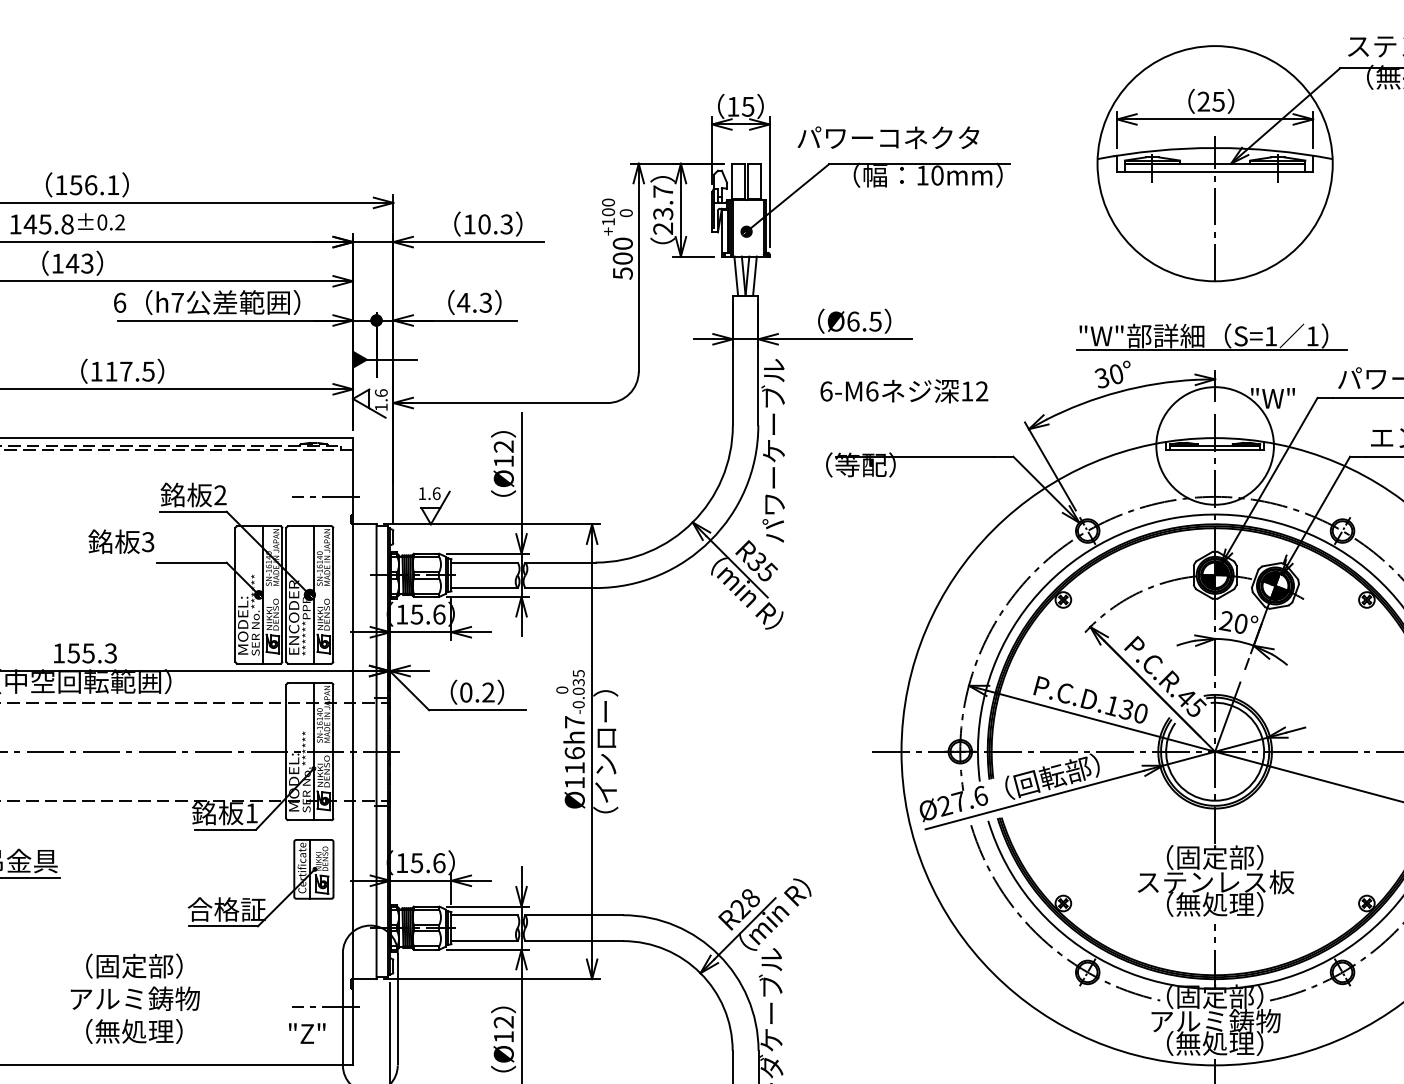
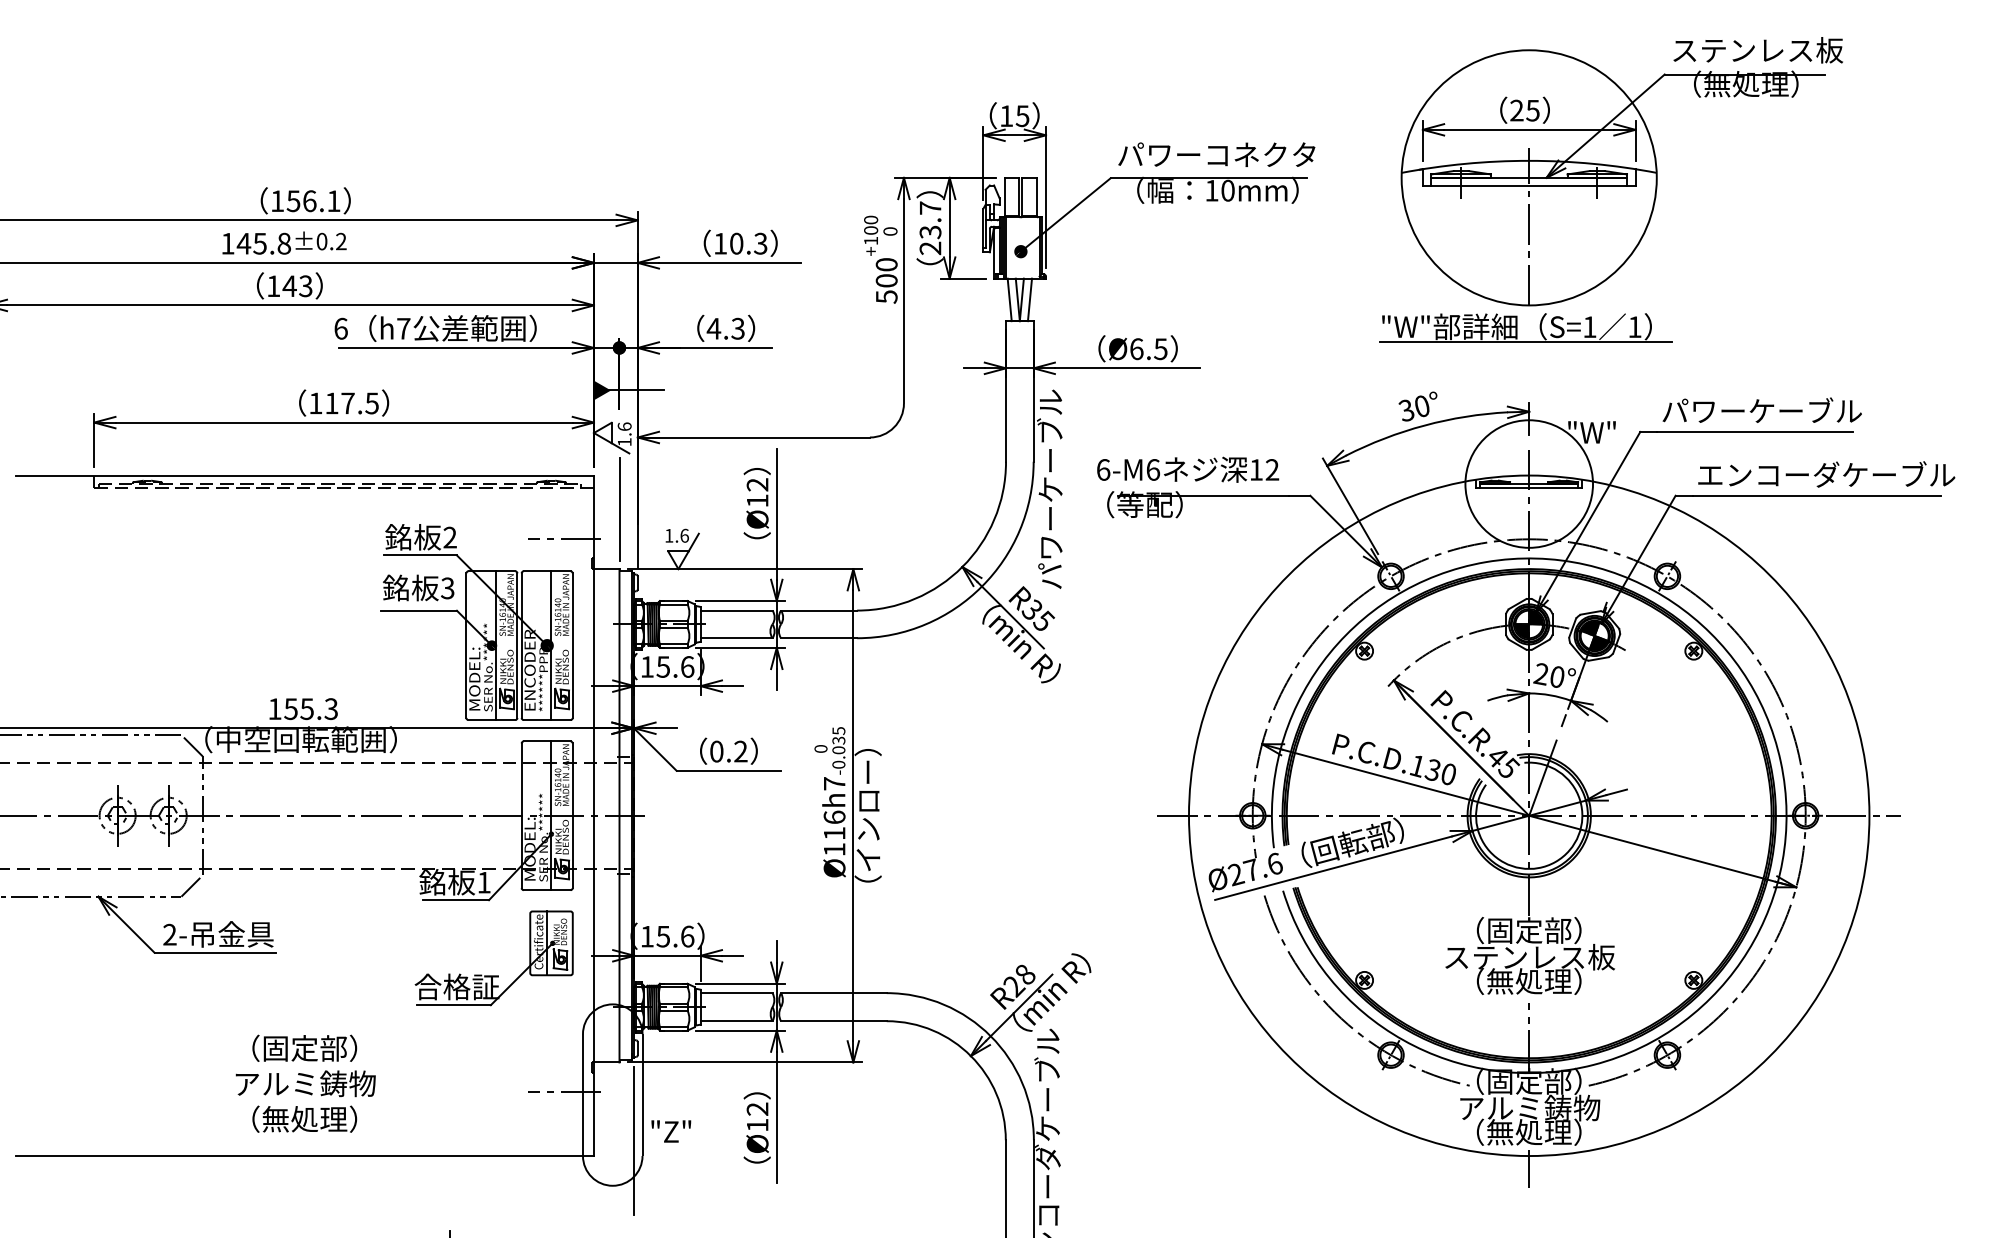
text: (888, 137) -> (1216, 154), moved
part: (1204, 336) -> (1517, 327), moved
text: (904, 391) -> (1188, 469), moved
line: (376, 468) -> (619, 508), added
text: (121, 541) -> (418, 587), moved
text: (135, 998) -> (305, 1083), moved
text: (307, 1033) -> (671, 1131), moved

